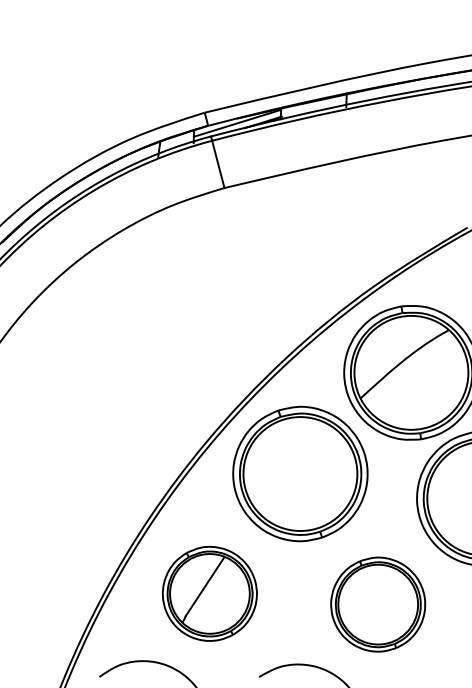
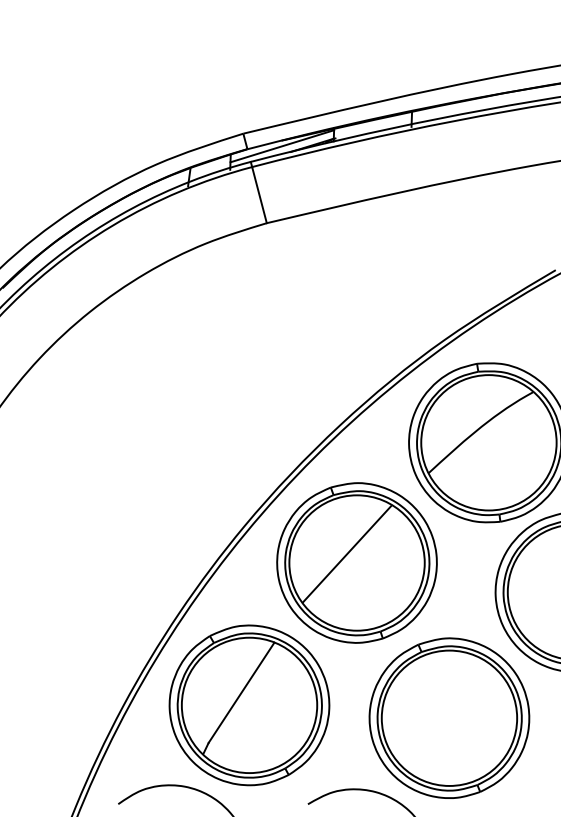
line: (292, 466) -> (347, 554), added
part: (209, 593) -> (249, 705), size x1.43
part: (378, 604) -> (449, 717), size x1.43

